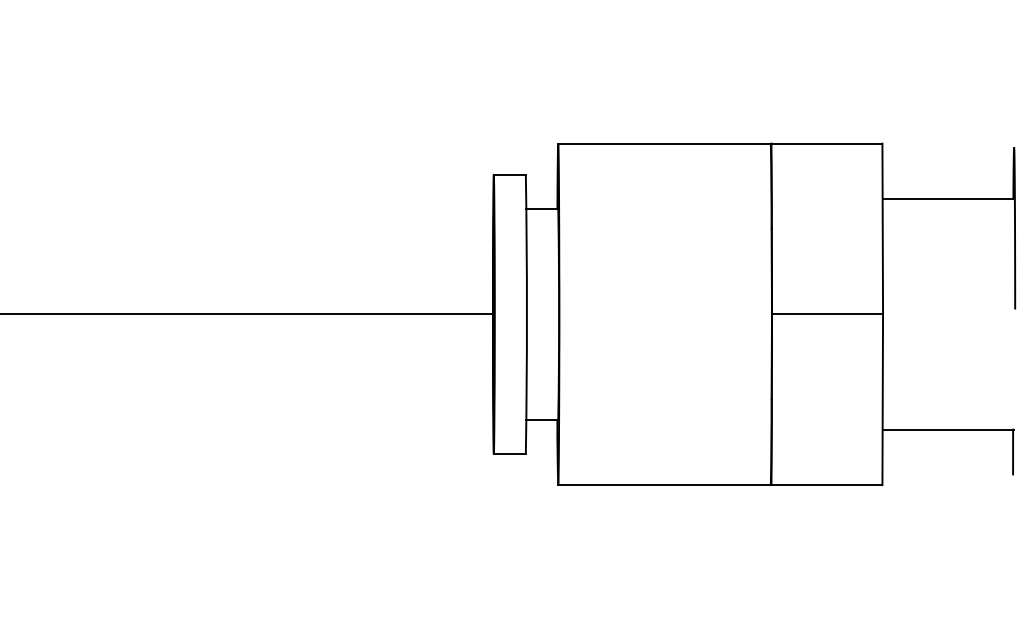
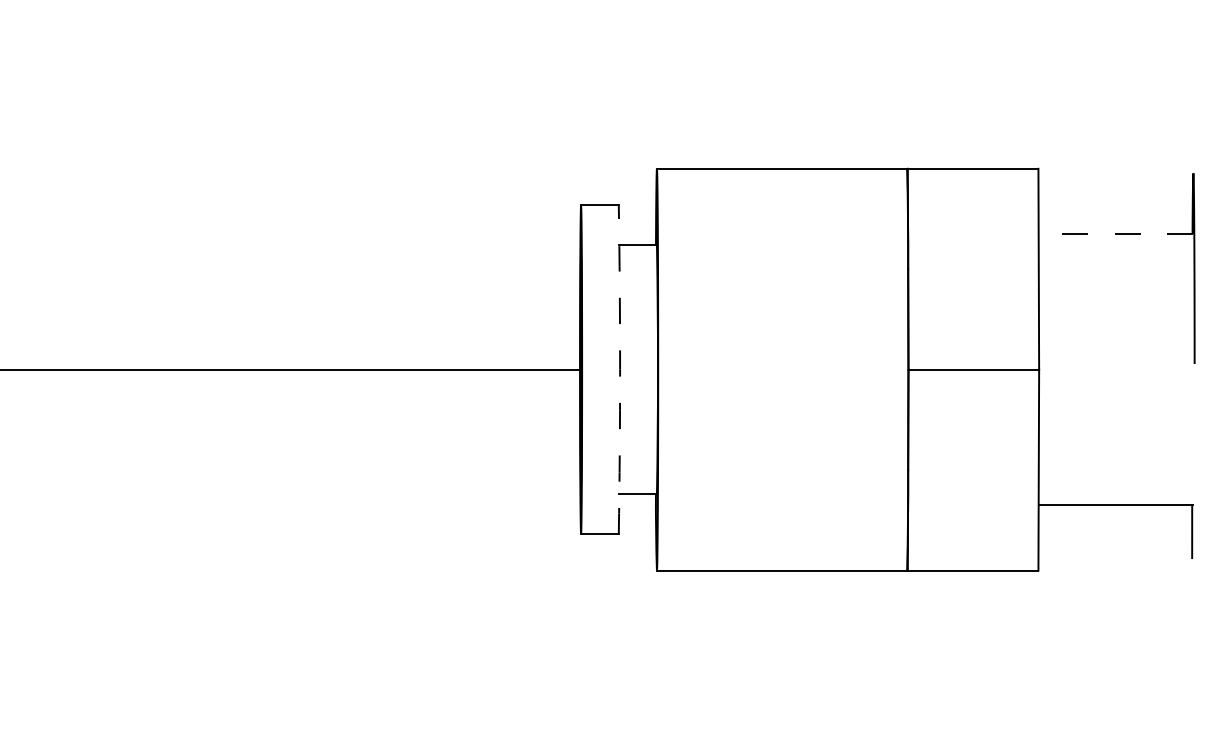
line: (948, 199) -> (1116, 234), solid -> dashed
arc: (526, 314) -> (619, 369), solid -> dashed

